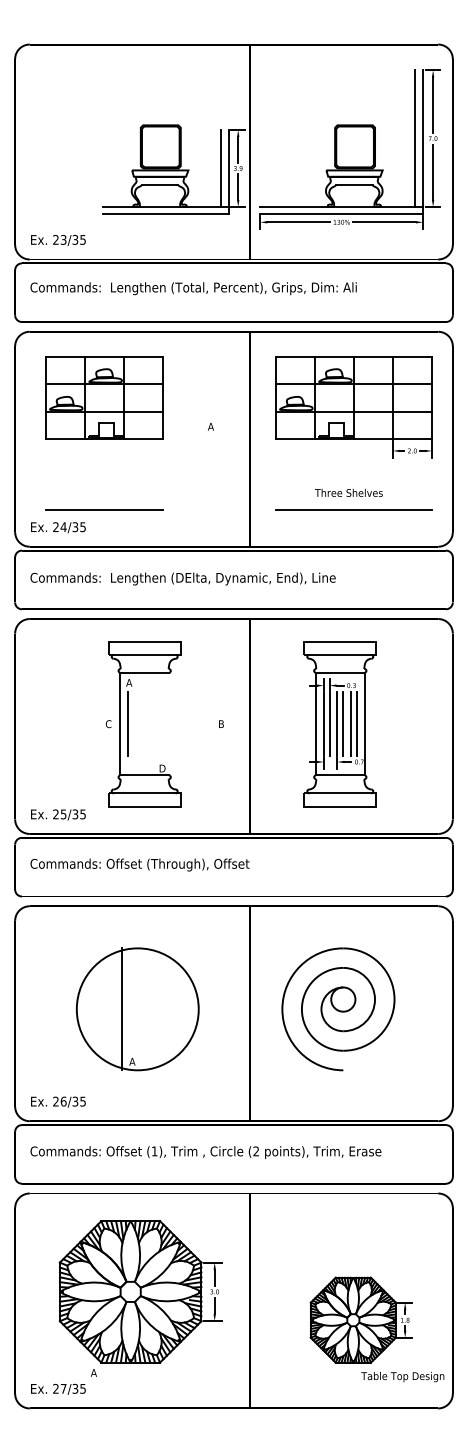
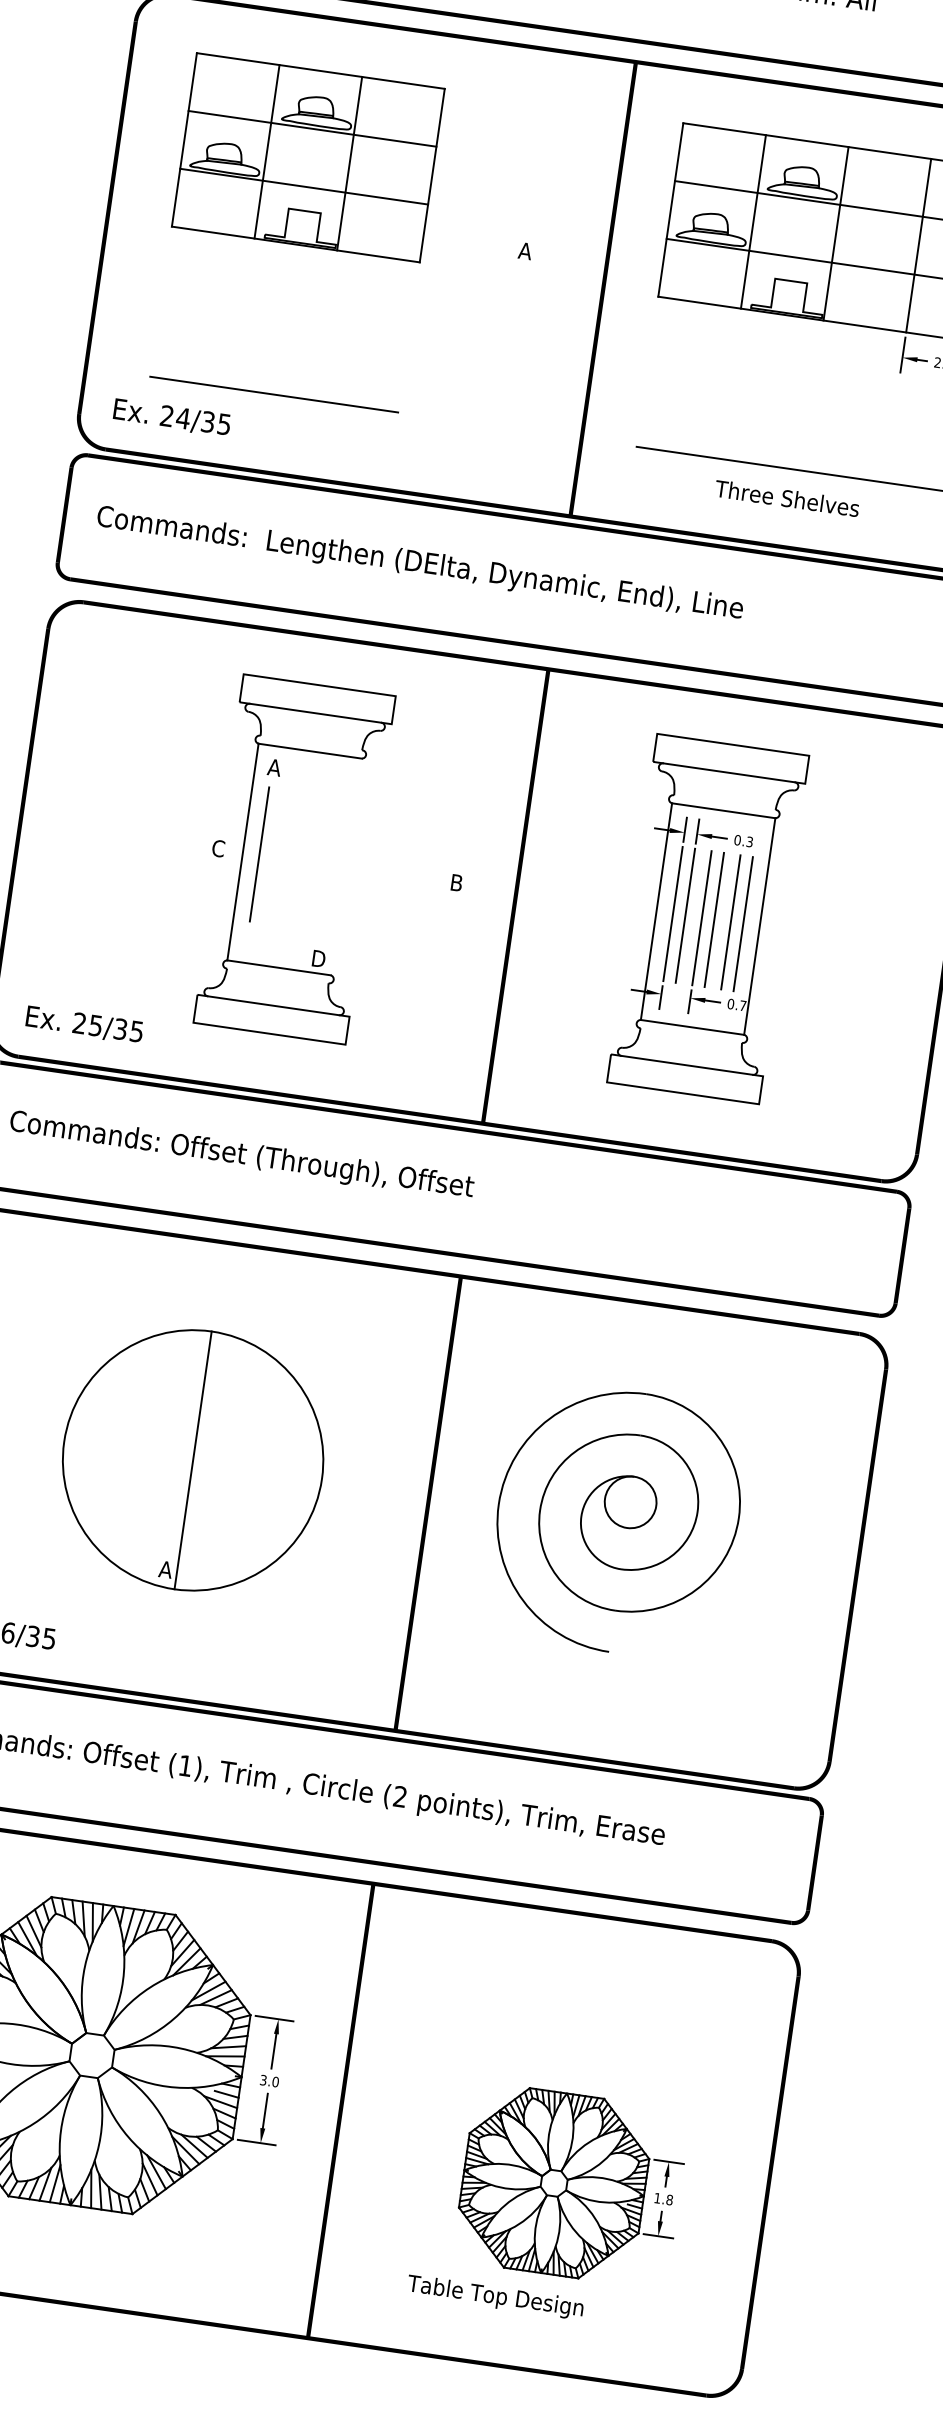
text: (348, 492) -> (786, 497), moved
line: (121, 1009) -> (192, 1460), moved
text: (402, 1377) -> (494, 2298), moved

